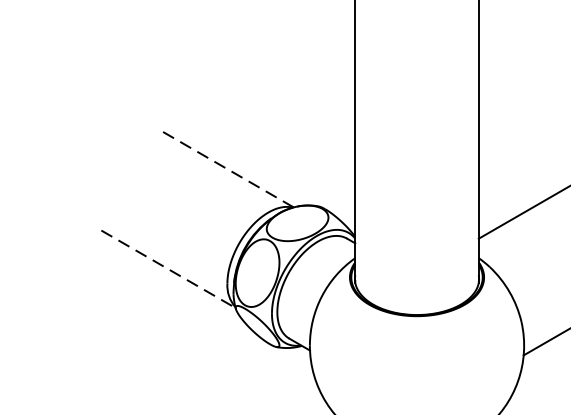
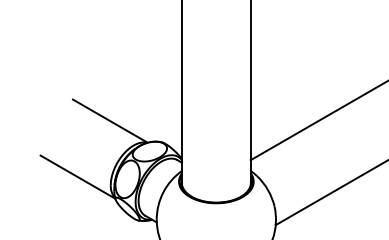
line: (225, 167) -> (109, 120), dashed -> solid
line: (169, 269) -> (78, 177), dashed -> solid

